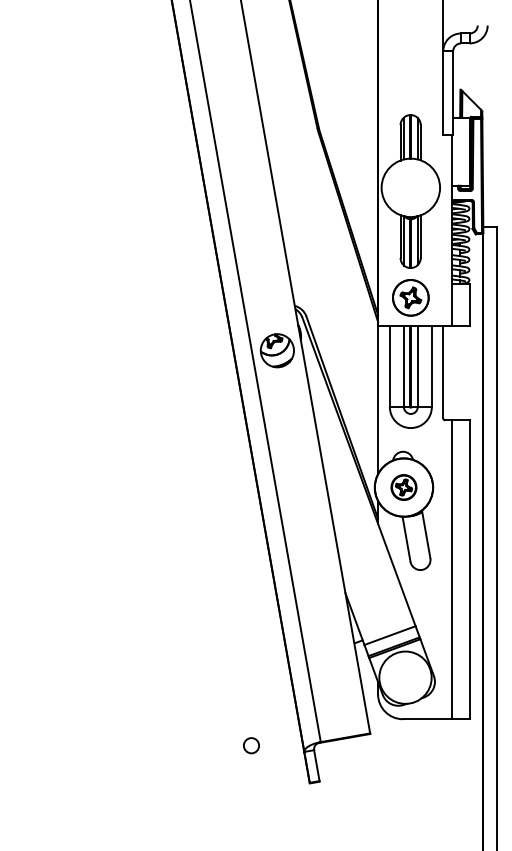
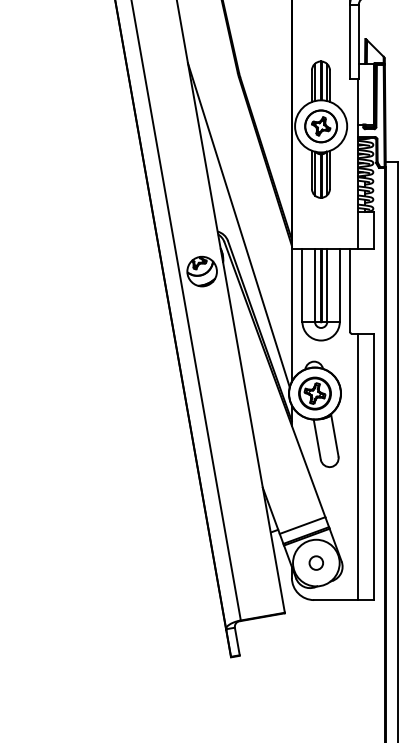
part: (410, 297) -> (320, 126), moved
line: (318, 298) -> (238, 225), added
part: (403, 487) -> (314, 393), size x1.43
circle: (251, 745) -> (316, 562), moved

